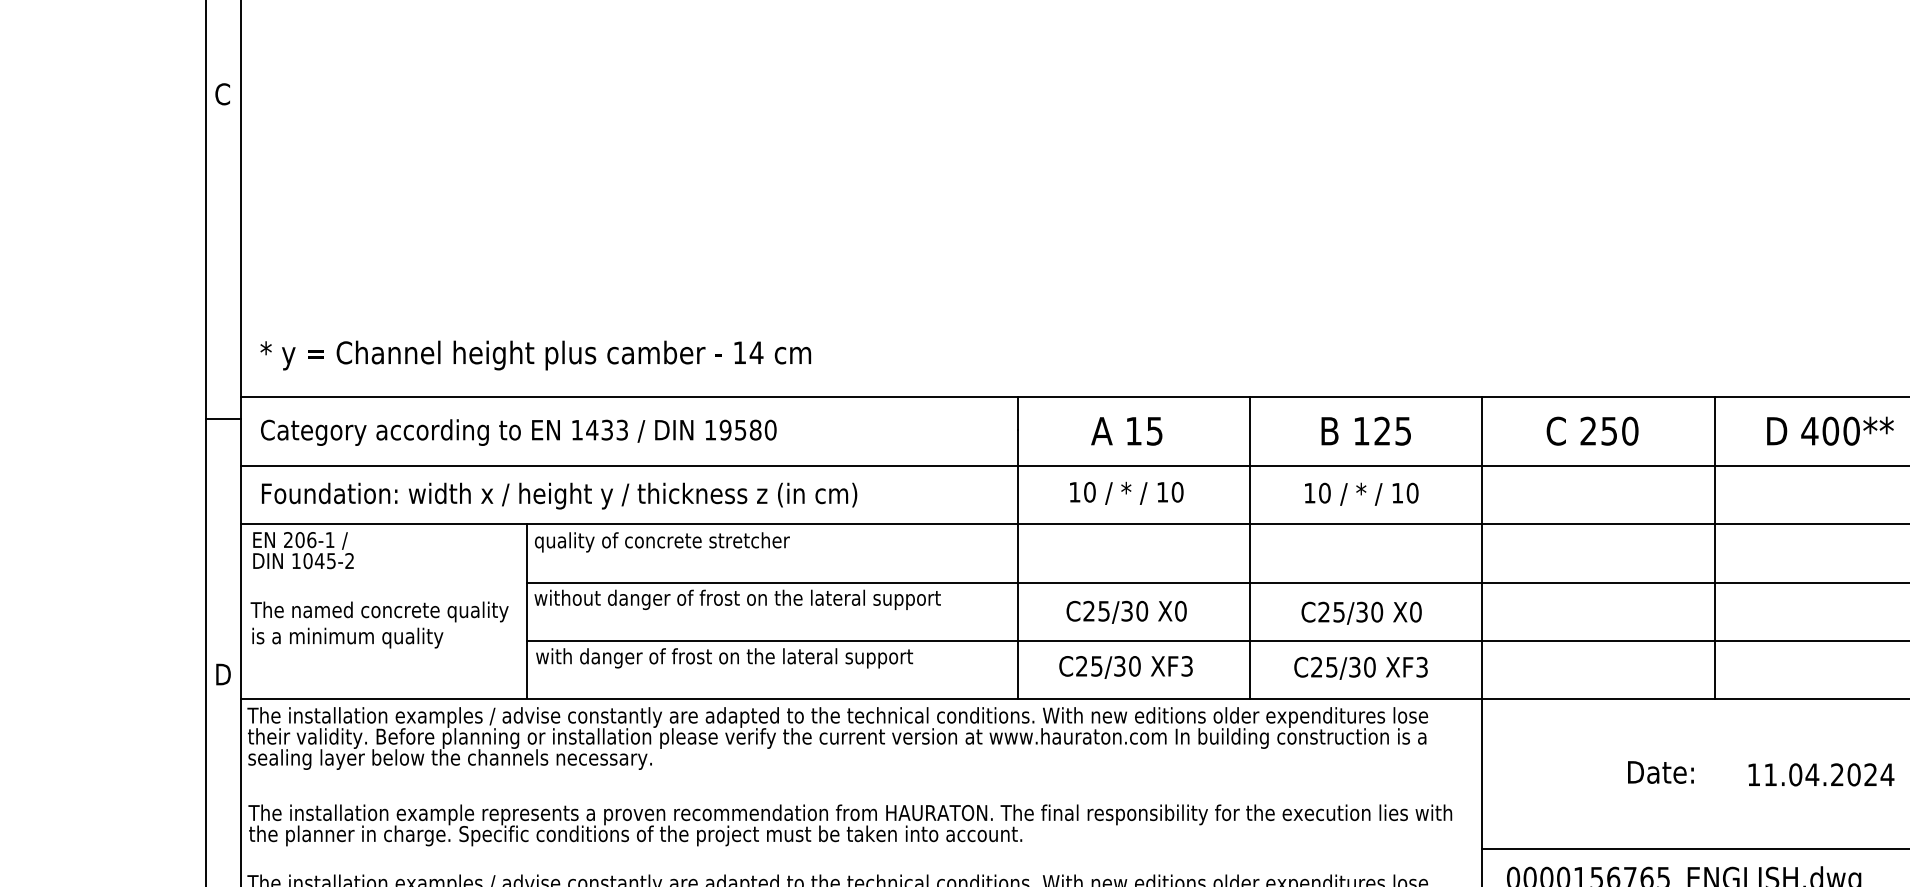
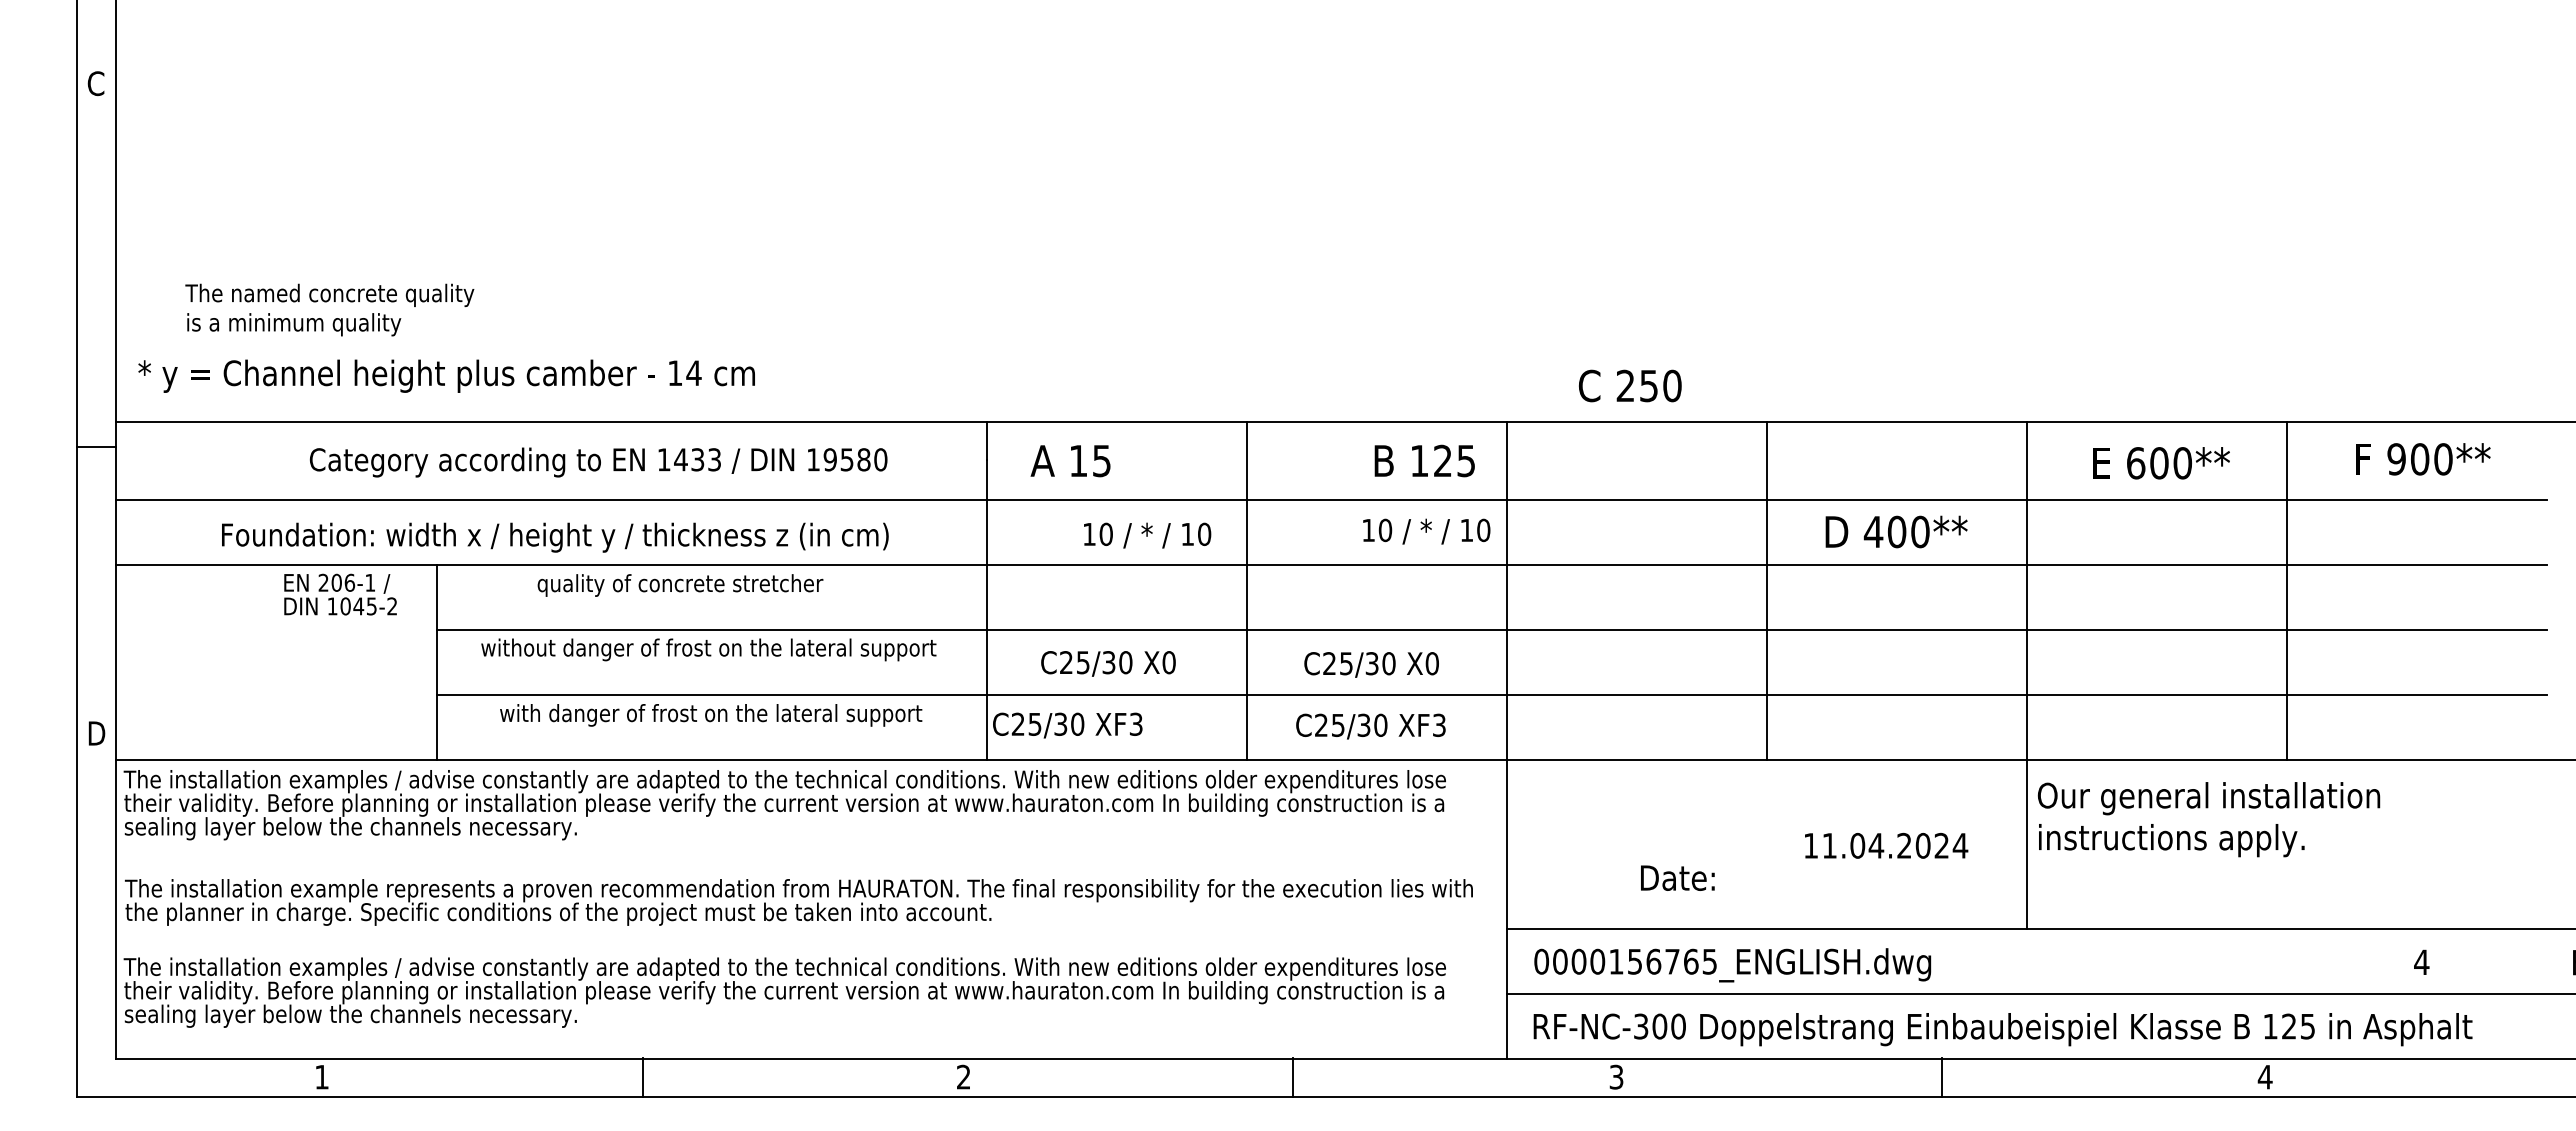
text: (1366, 430) -> (1424, 460), moved
text: (1592, 430) -> (1630, 385), moved
text: (1830, 430) -> (1896, 531), moved
text: (1126, 431) -> (1070, 461), moved
text: (518, 432) -> (598, 462), moved
text: (1126, 493) -> (1147, 535), moved
text: (1361, 494) -> (1426, 531), moved
text: (559, 495) -> (555, 537), moved
text: (662, 542) -> (680, 585), moved
text: (303, 550) -> (340, 594), moved
text: (737, 599) -> (708, 649), moved
text: (379, 624) -> (329, 309), moved
text: (724, 658) -> (711, 715), moved
text: (1125, 667) -> (1067, 725), moved
text: (1660, 771) -> (1677, 877), moved

